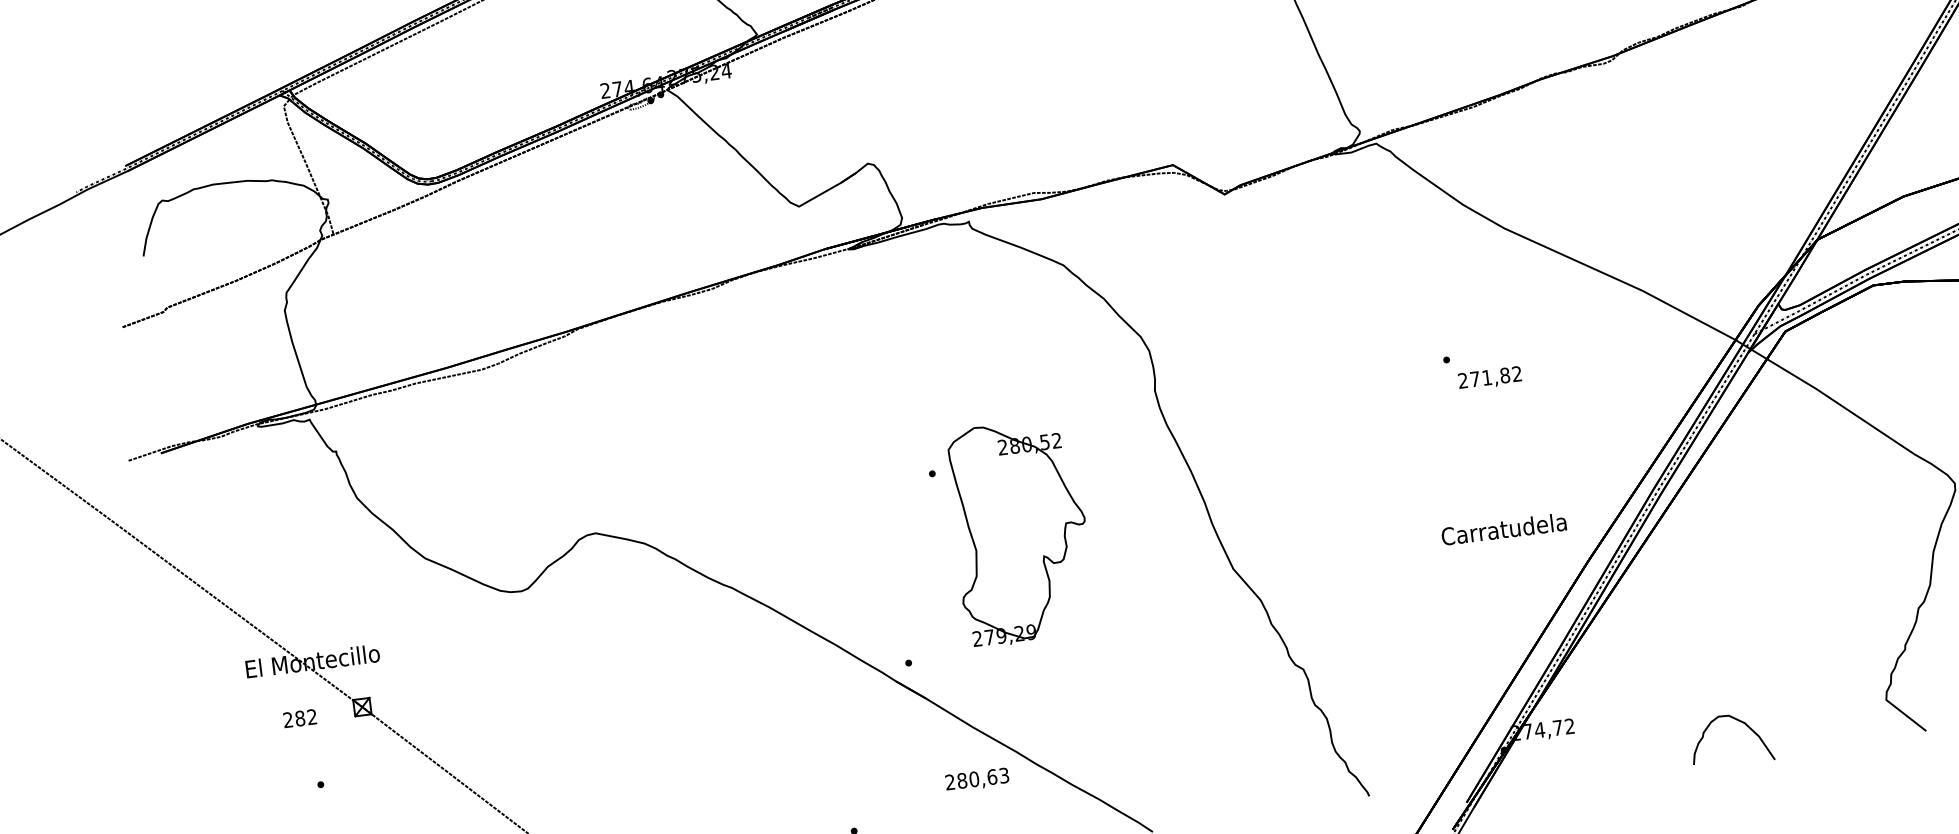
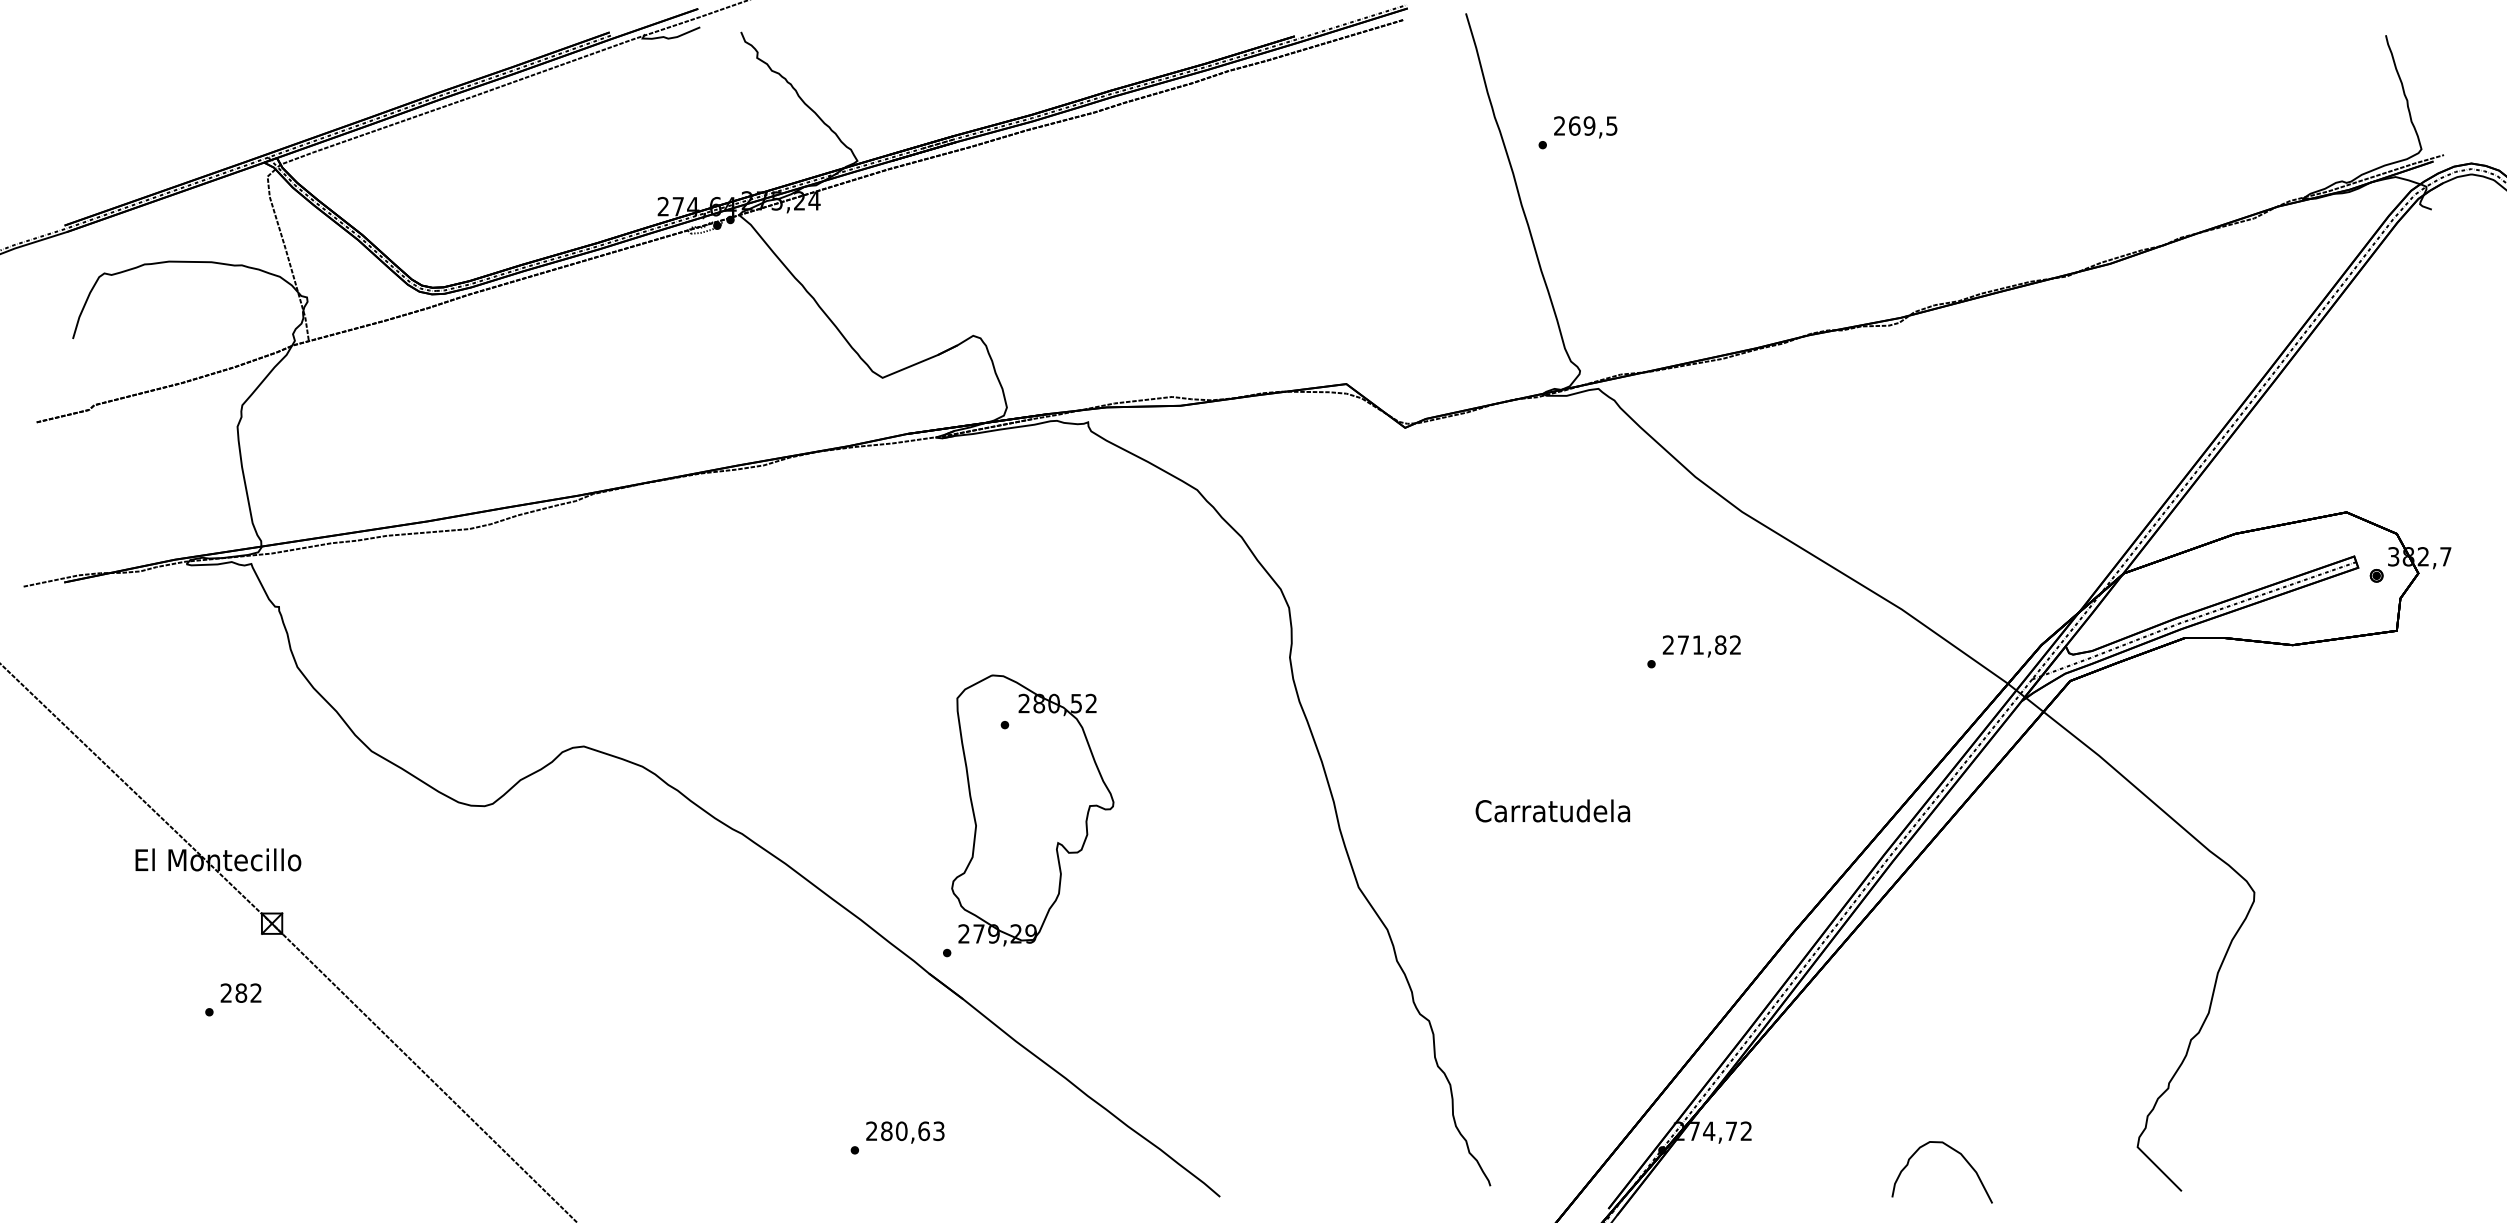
text: (1489, 378) -> (1701, 646), moved
text: (1503, 528) -> (1552, 810), moved
part: (1020, 532) -> (1032, 810), moved
text: (299, 718) -> (240, 992), moved
text: (977, 779) -> (905, 1132), moved

